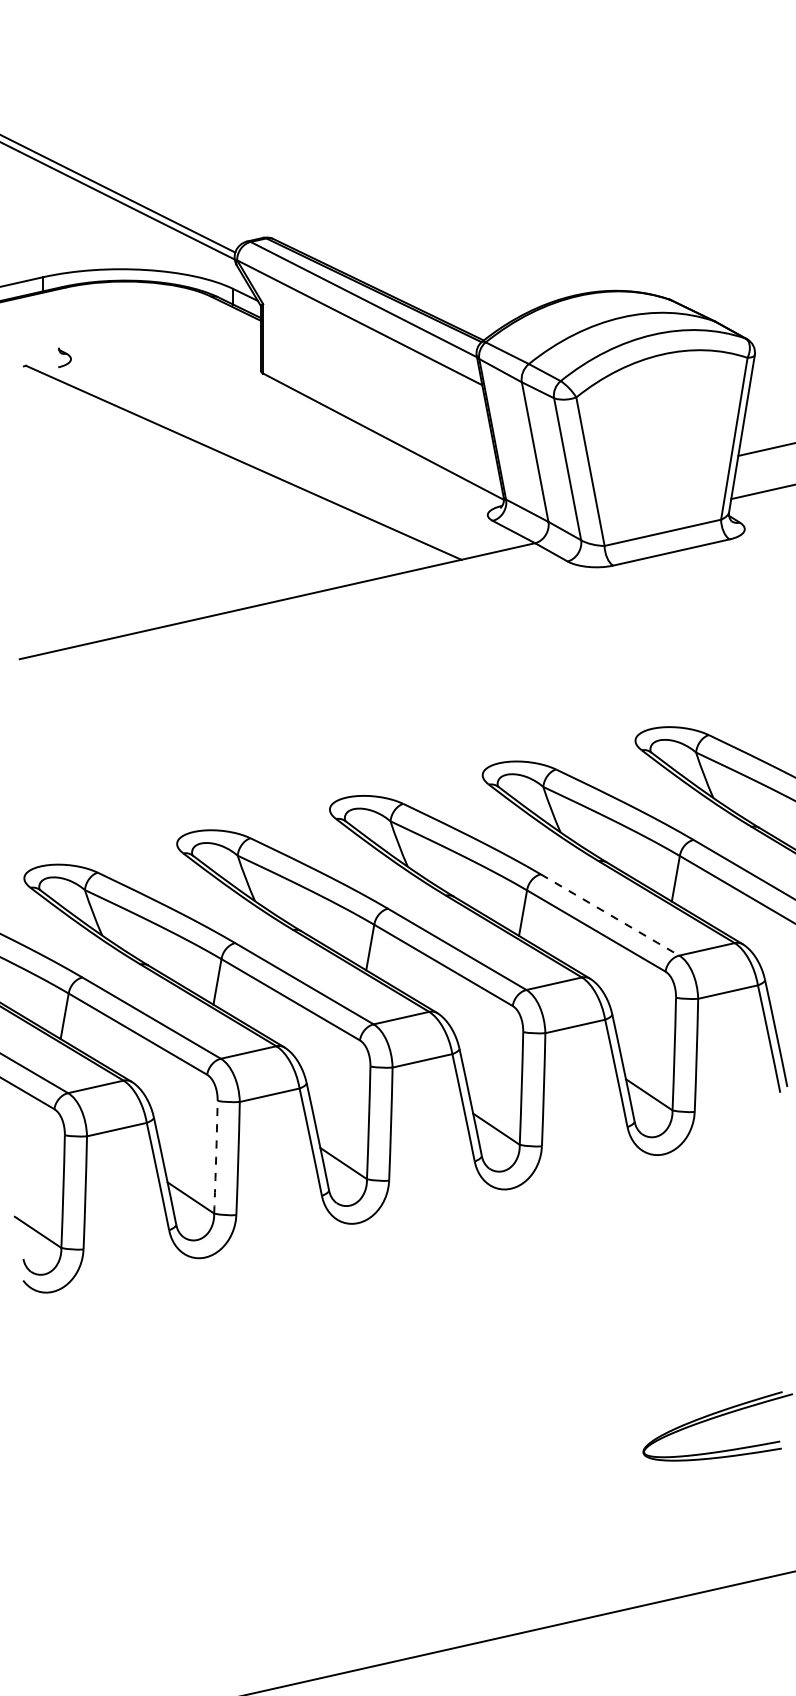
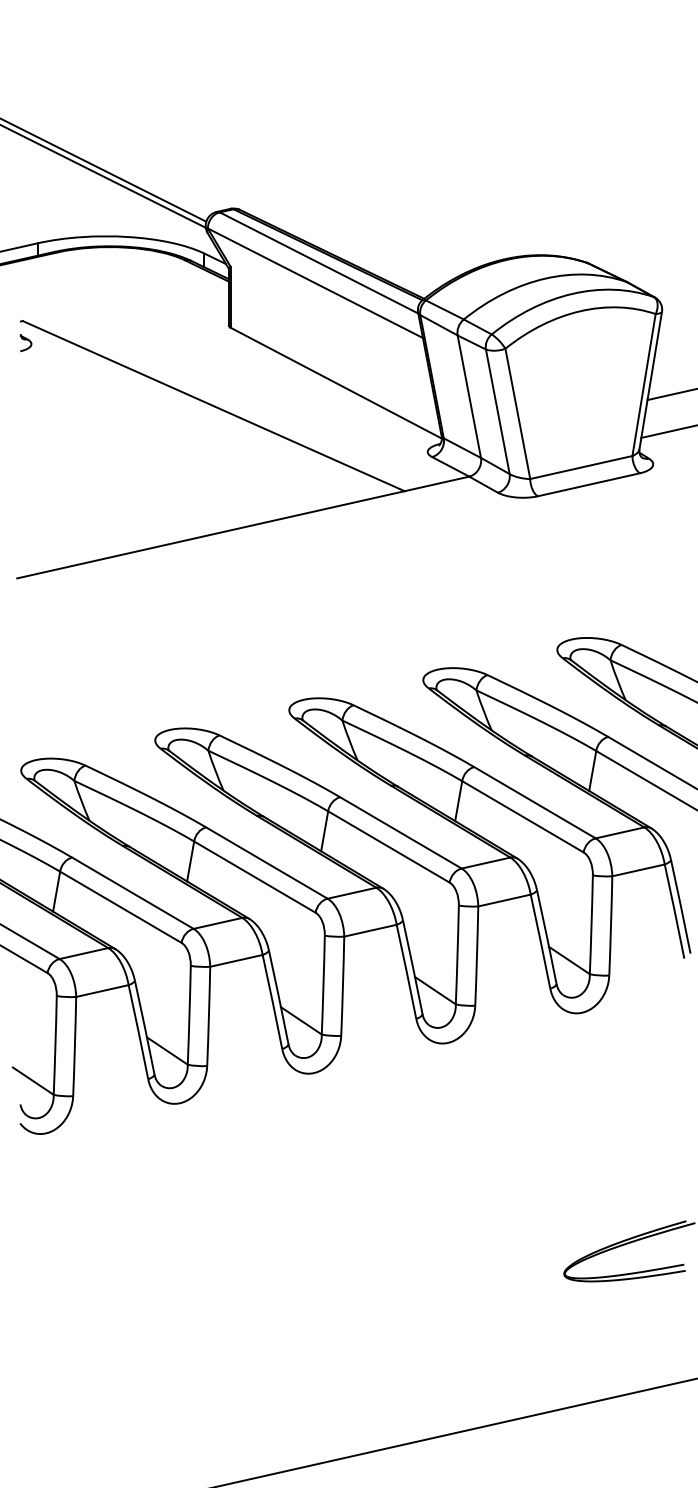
part: (64, 357) -> (25, 342), moved
line: (610, 915) -> (535, 803), dashed -> solid
arc: (216, 1157) -> (189, 1015), dashed -> solid

